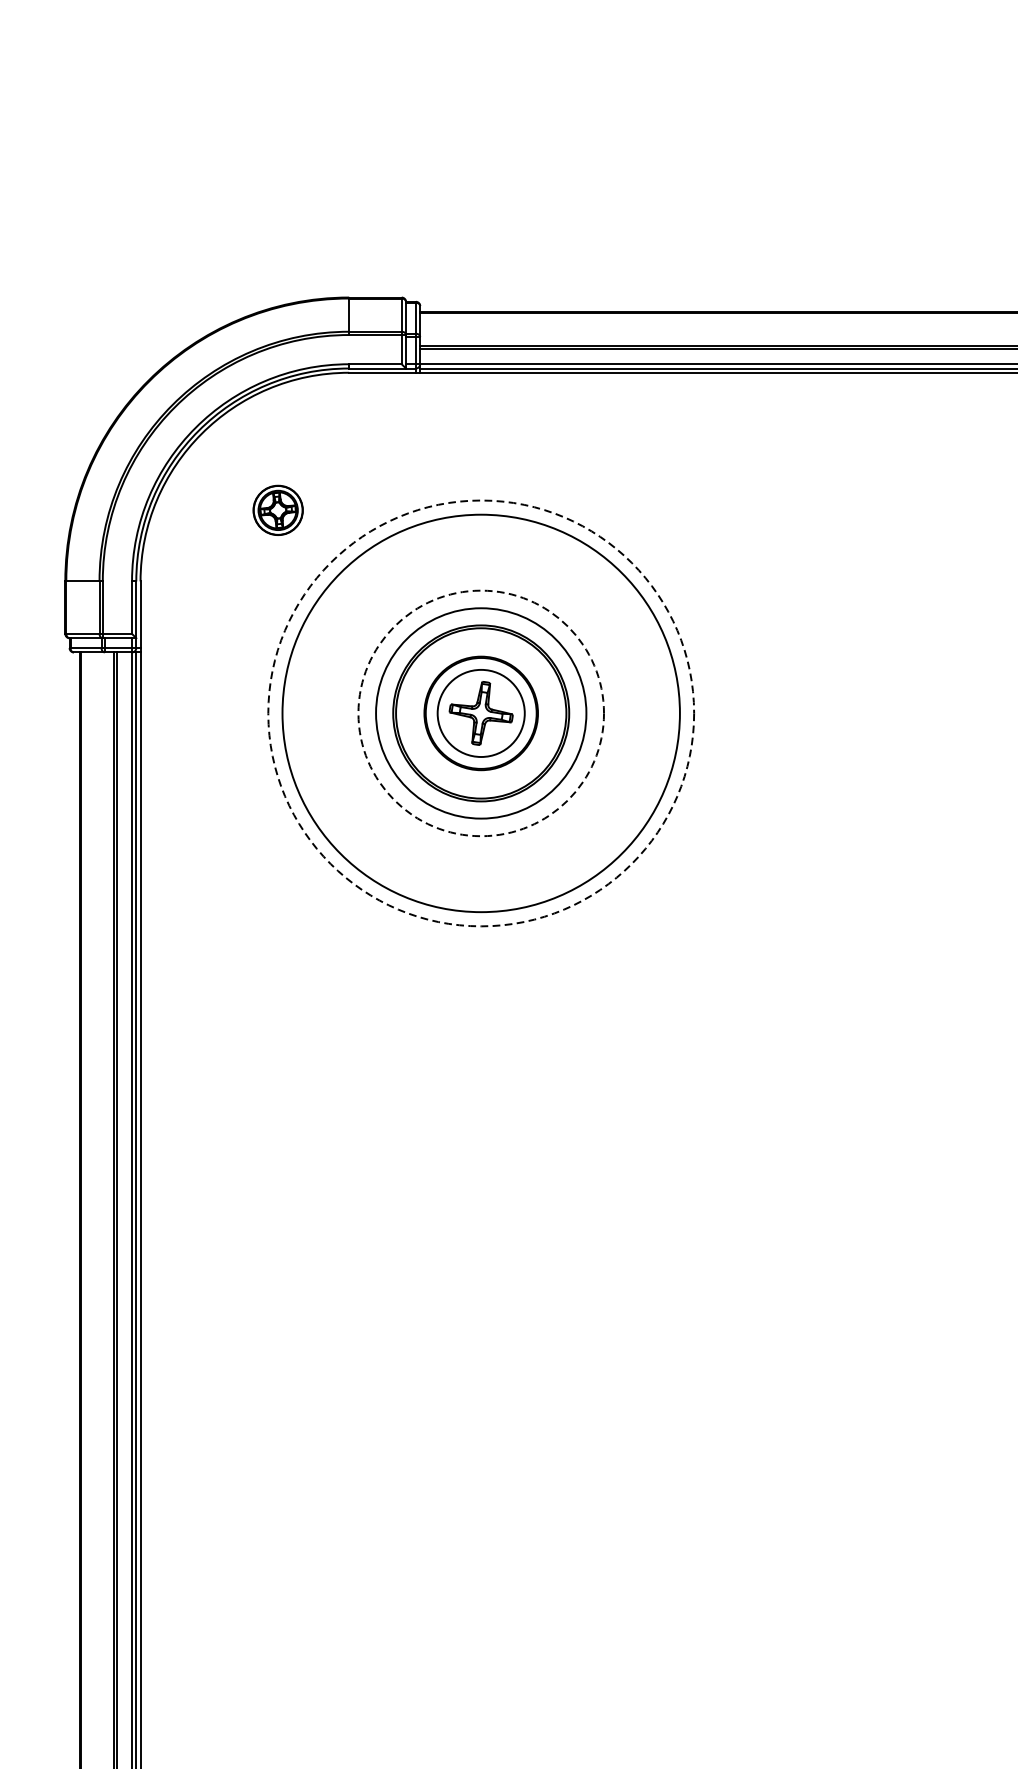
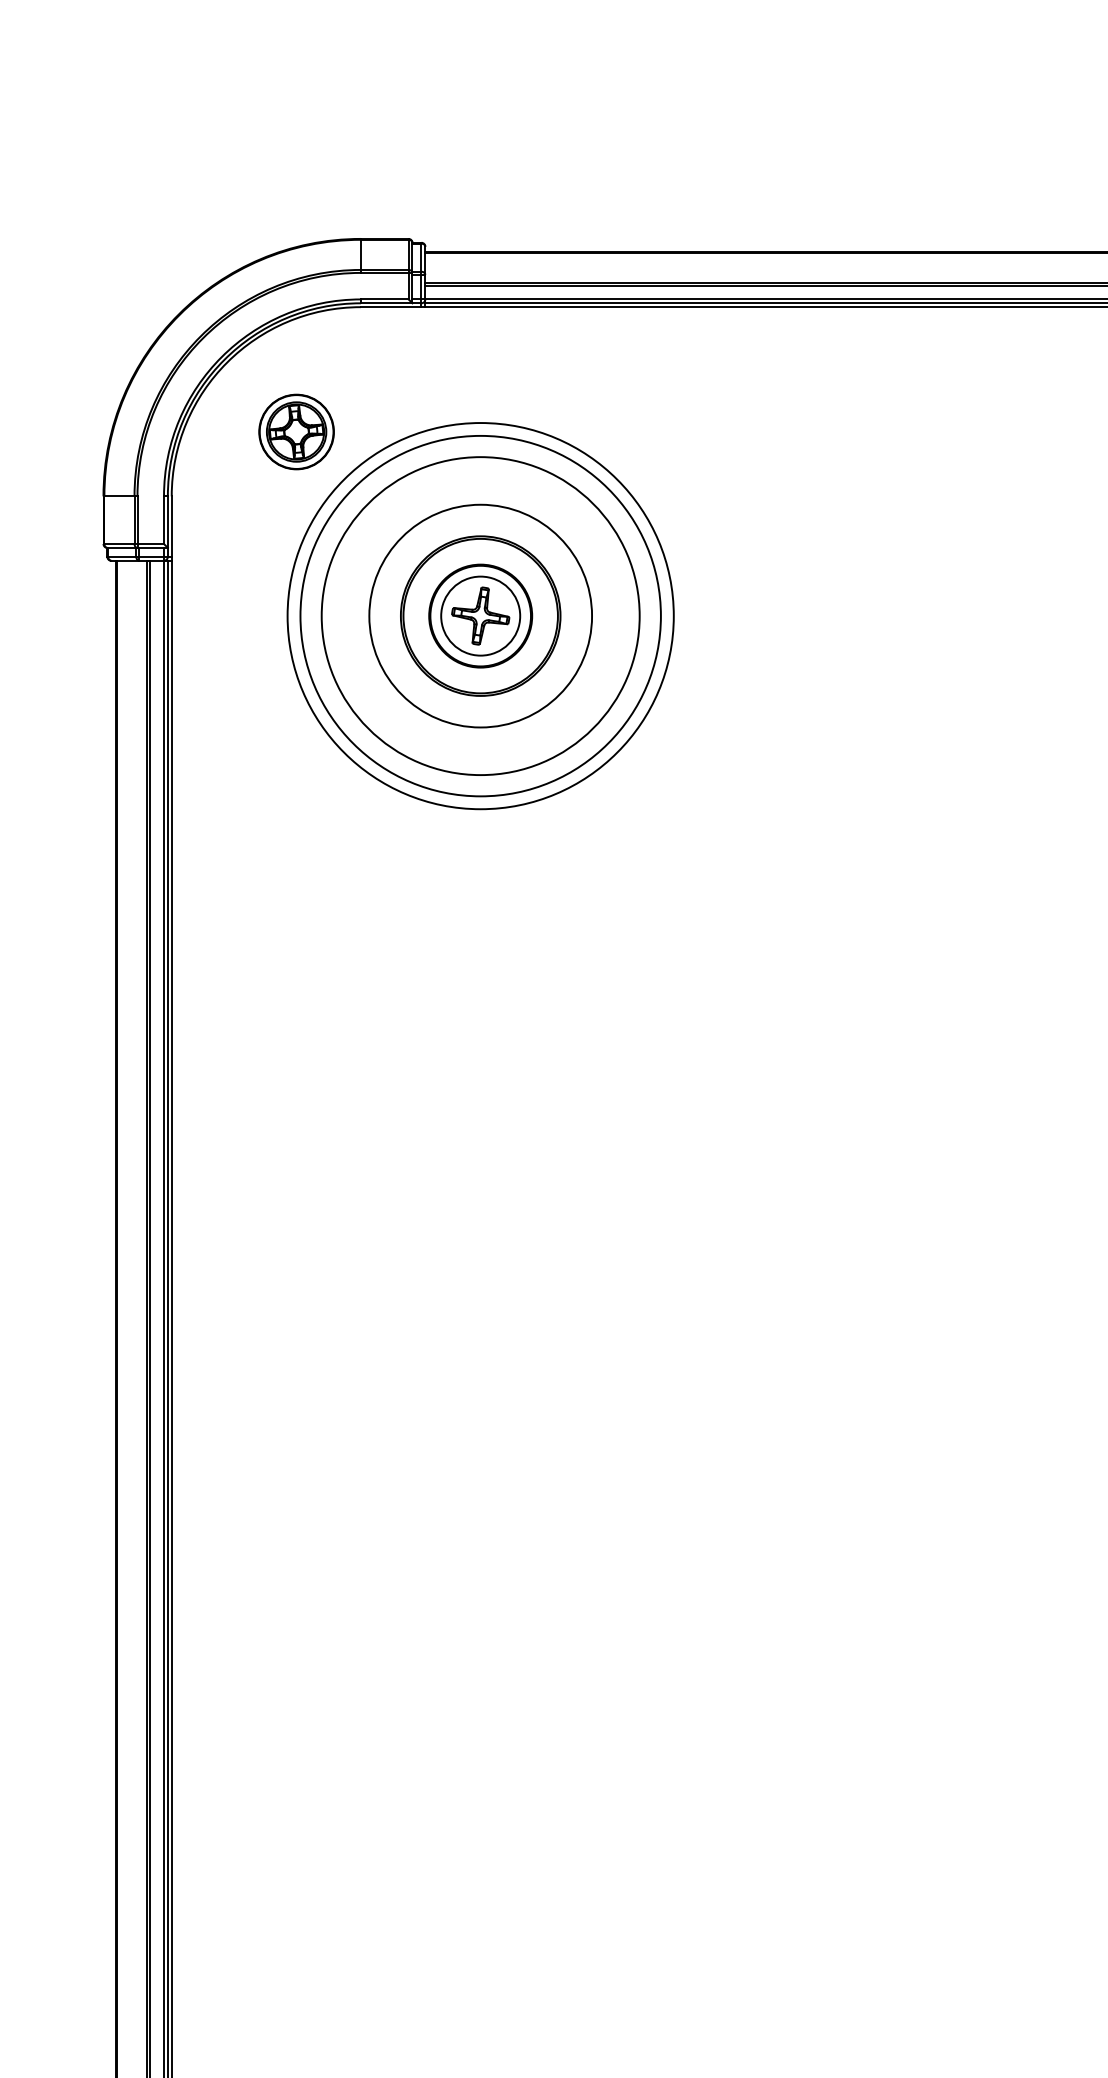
part: (278, 509) -> (296, 431), size x1.67
circle: (481, 712) -> (480, 615), dashed -> solid
circle: (481, 713) -> (480, 616), dashed -> solid
circle: (481, 713) -> (480, 616), size x1.67

